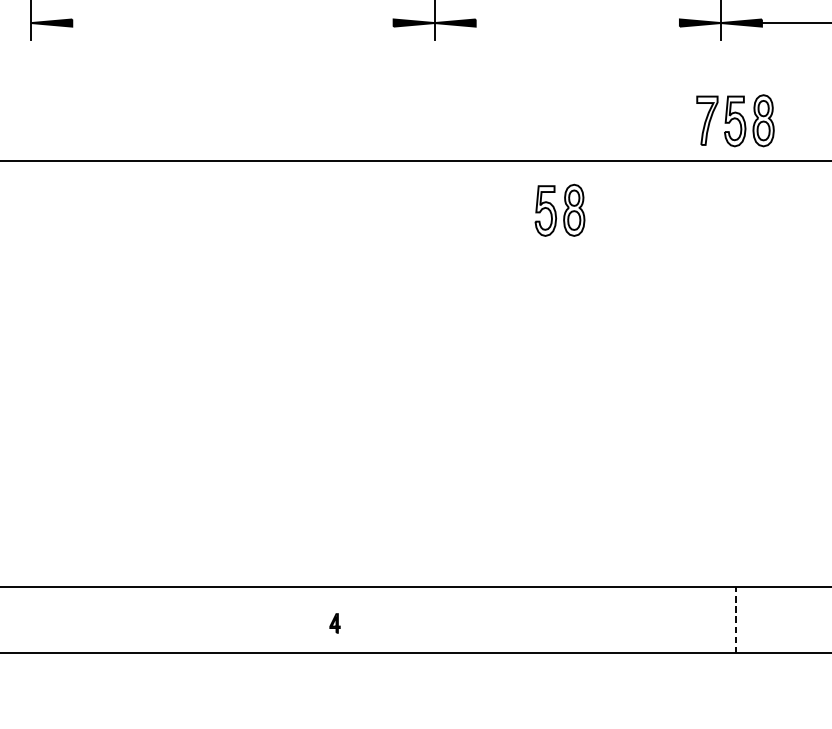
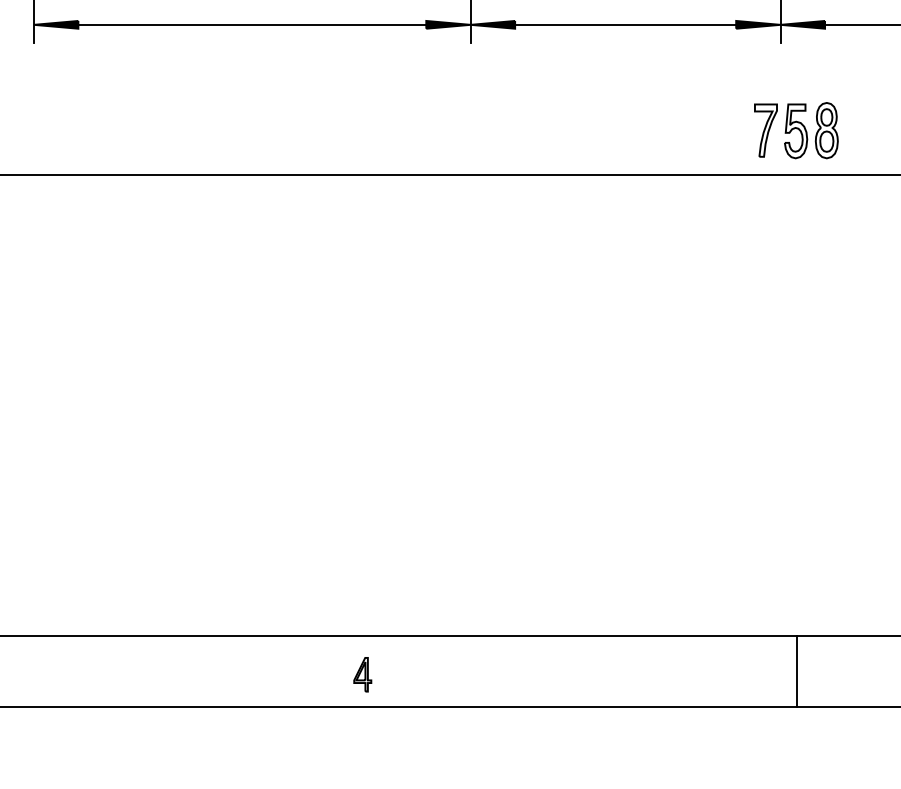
line: (233, 22) -> (252, 24), added
line: (577, 22) -> (625, 24), added
part: (560, 210) -> (606, 227), removed
line: (735, 620) -> (796, 671), dashed -> solid
part: (334, 623) -> (362, 674), size x1.67

